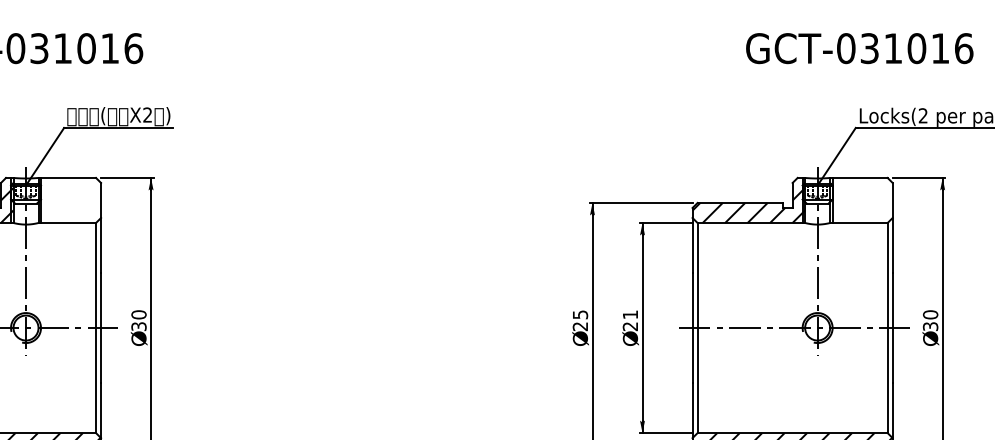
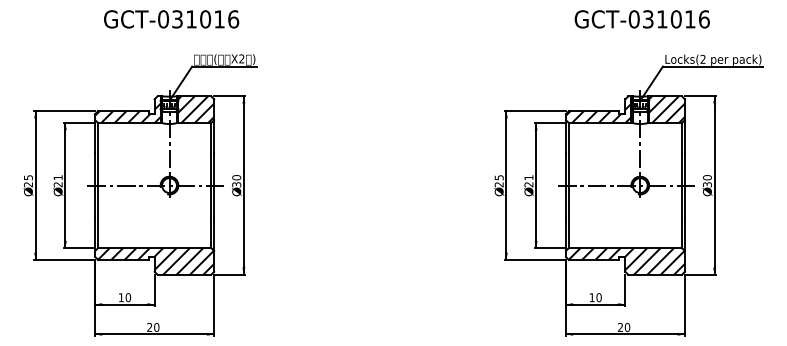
text: (858, 48) -> (641, 19), moved
hatch: (69, 200) -> (195, 109), added
hatch: (860, 200) -> (665, 109), added

